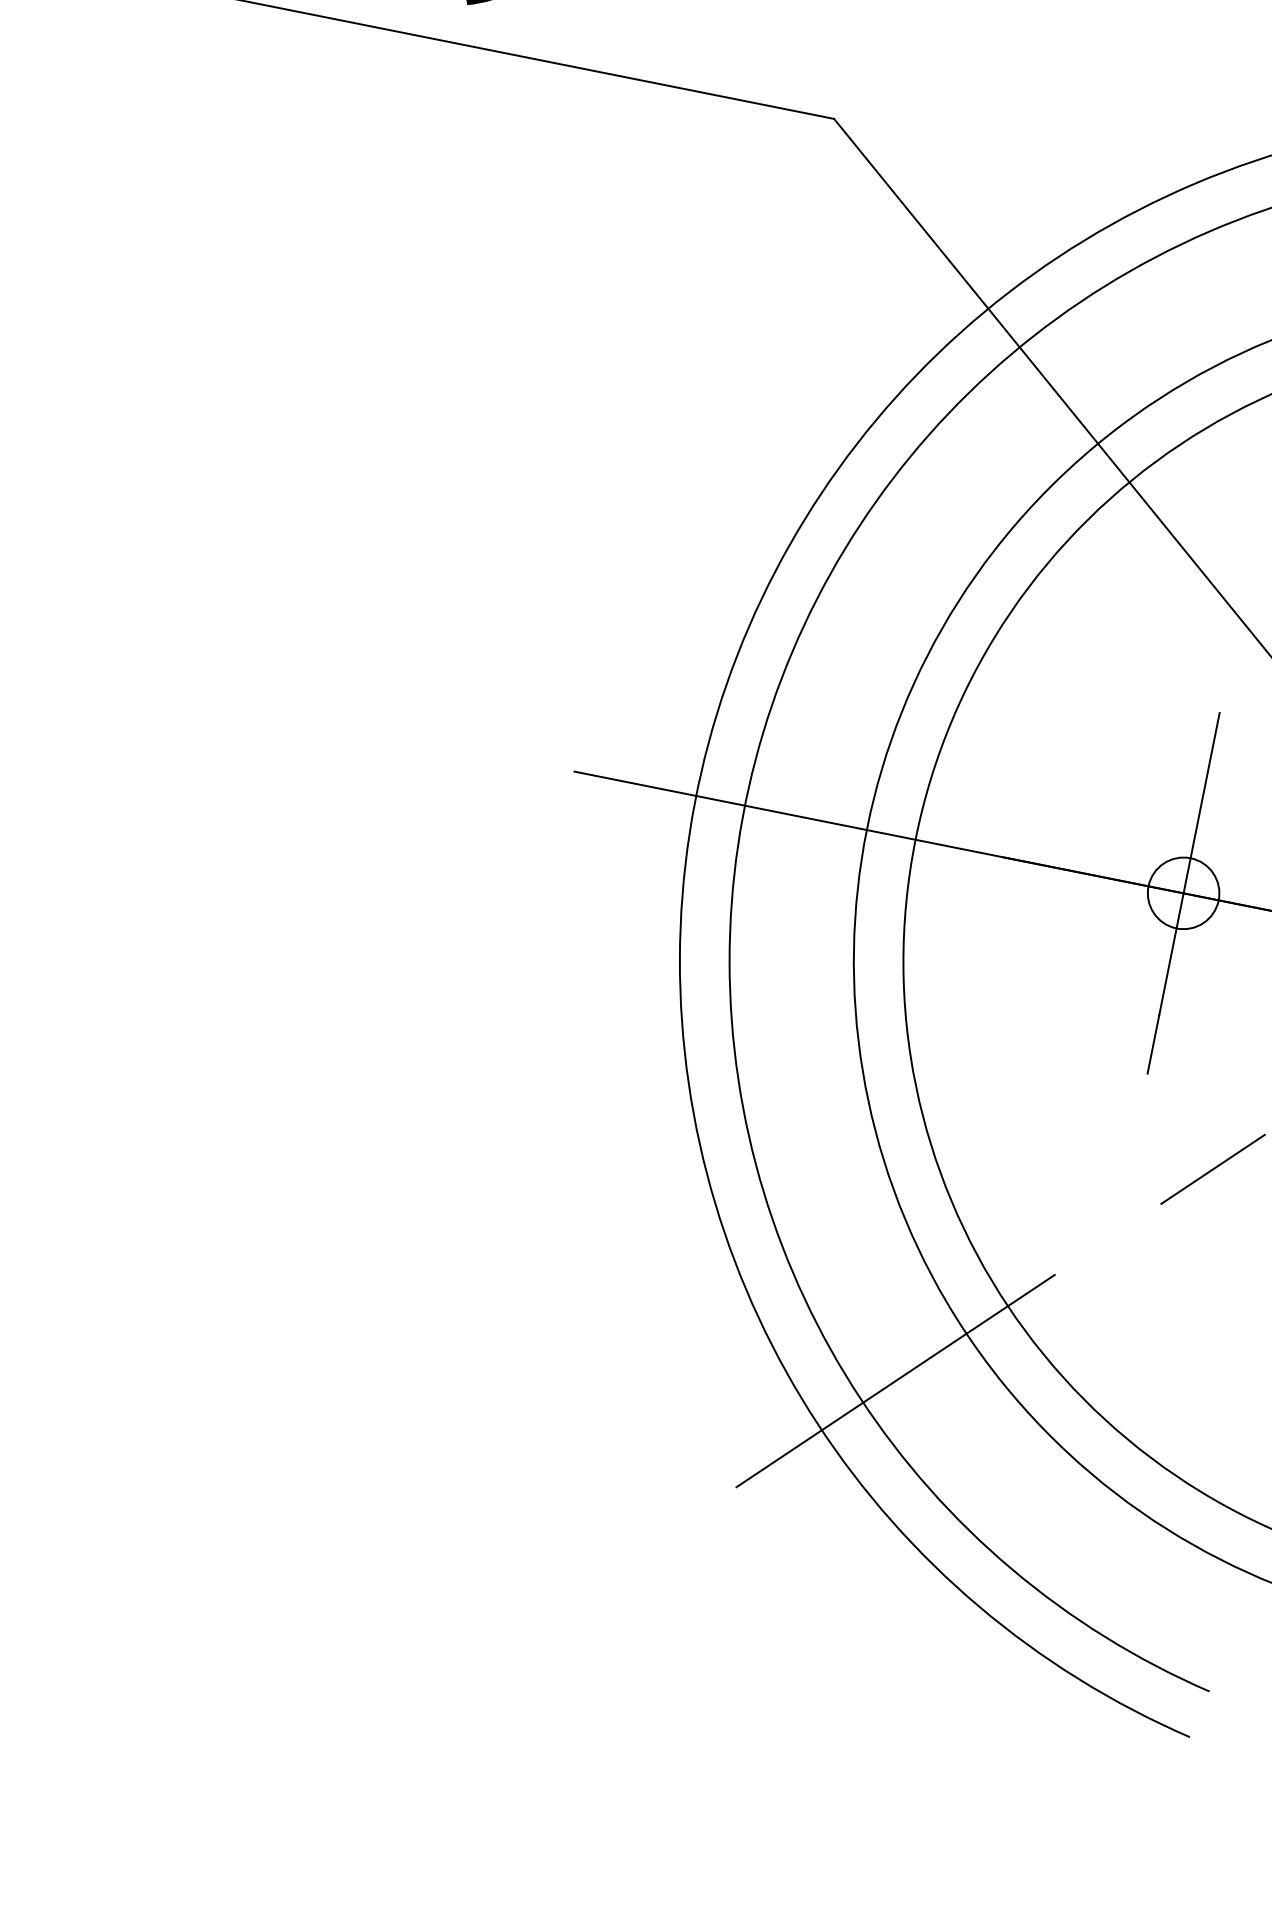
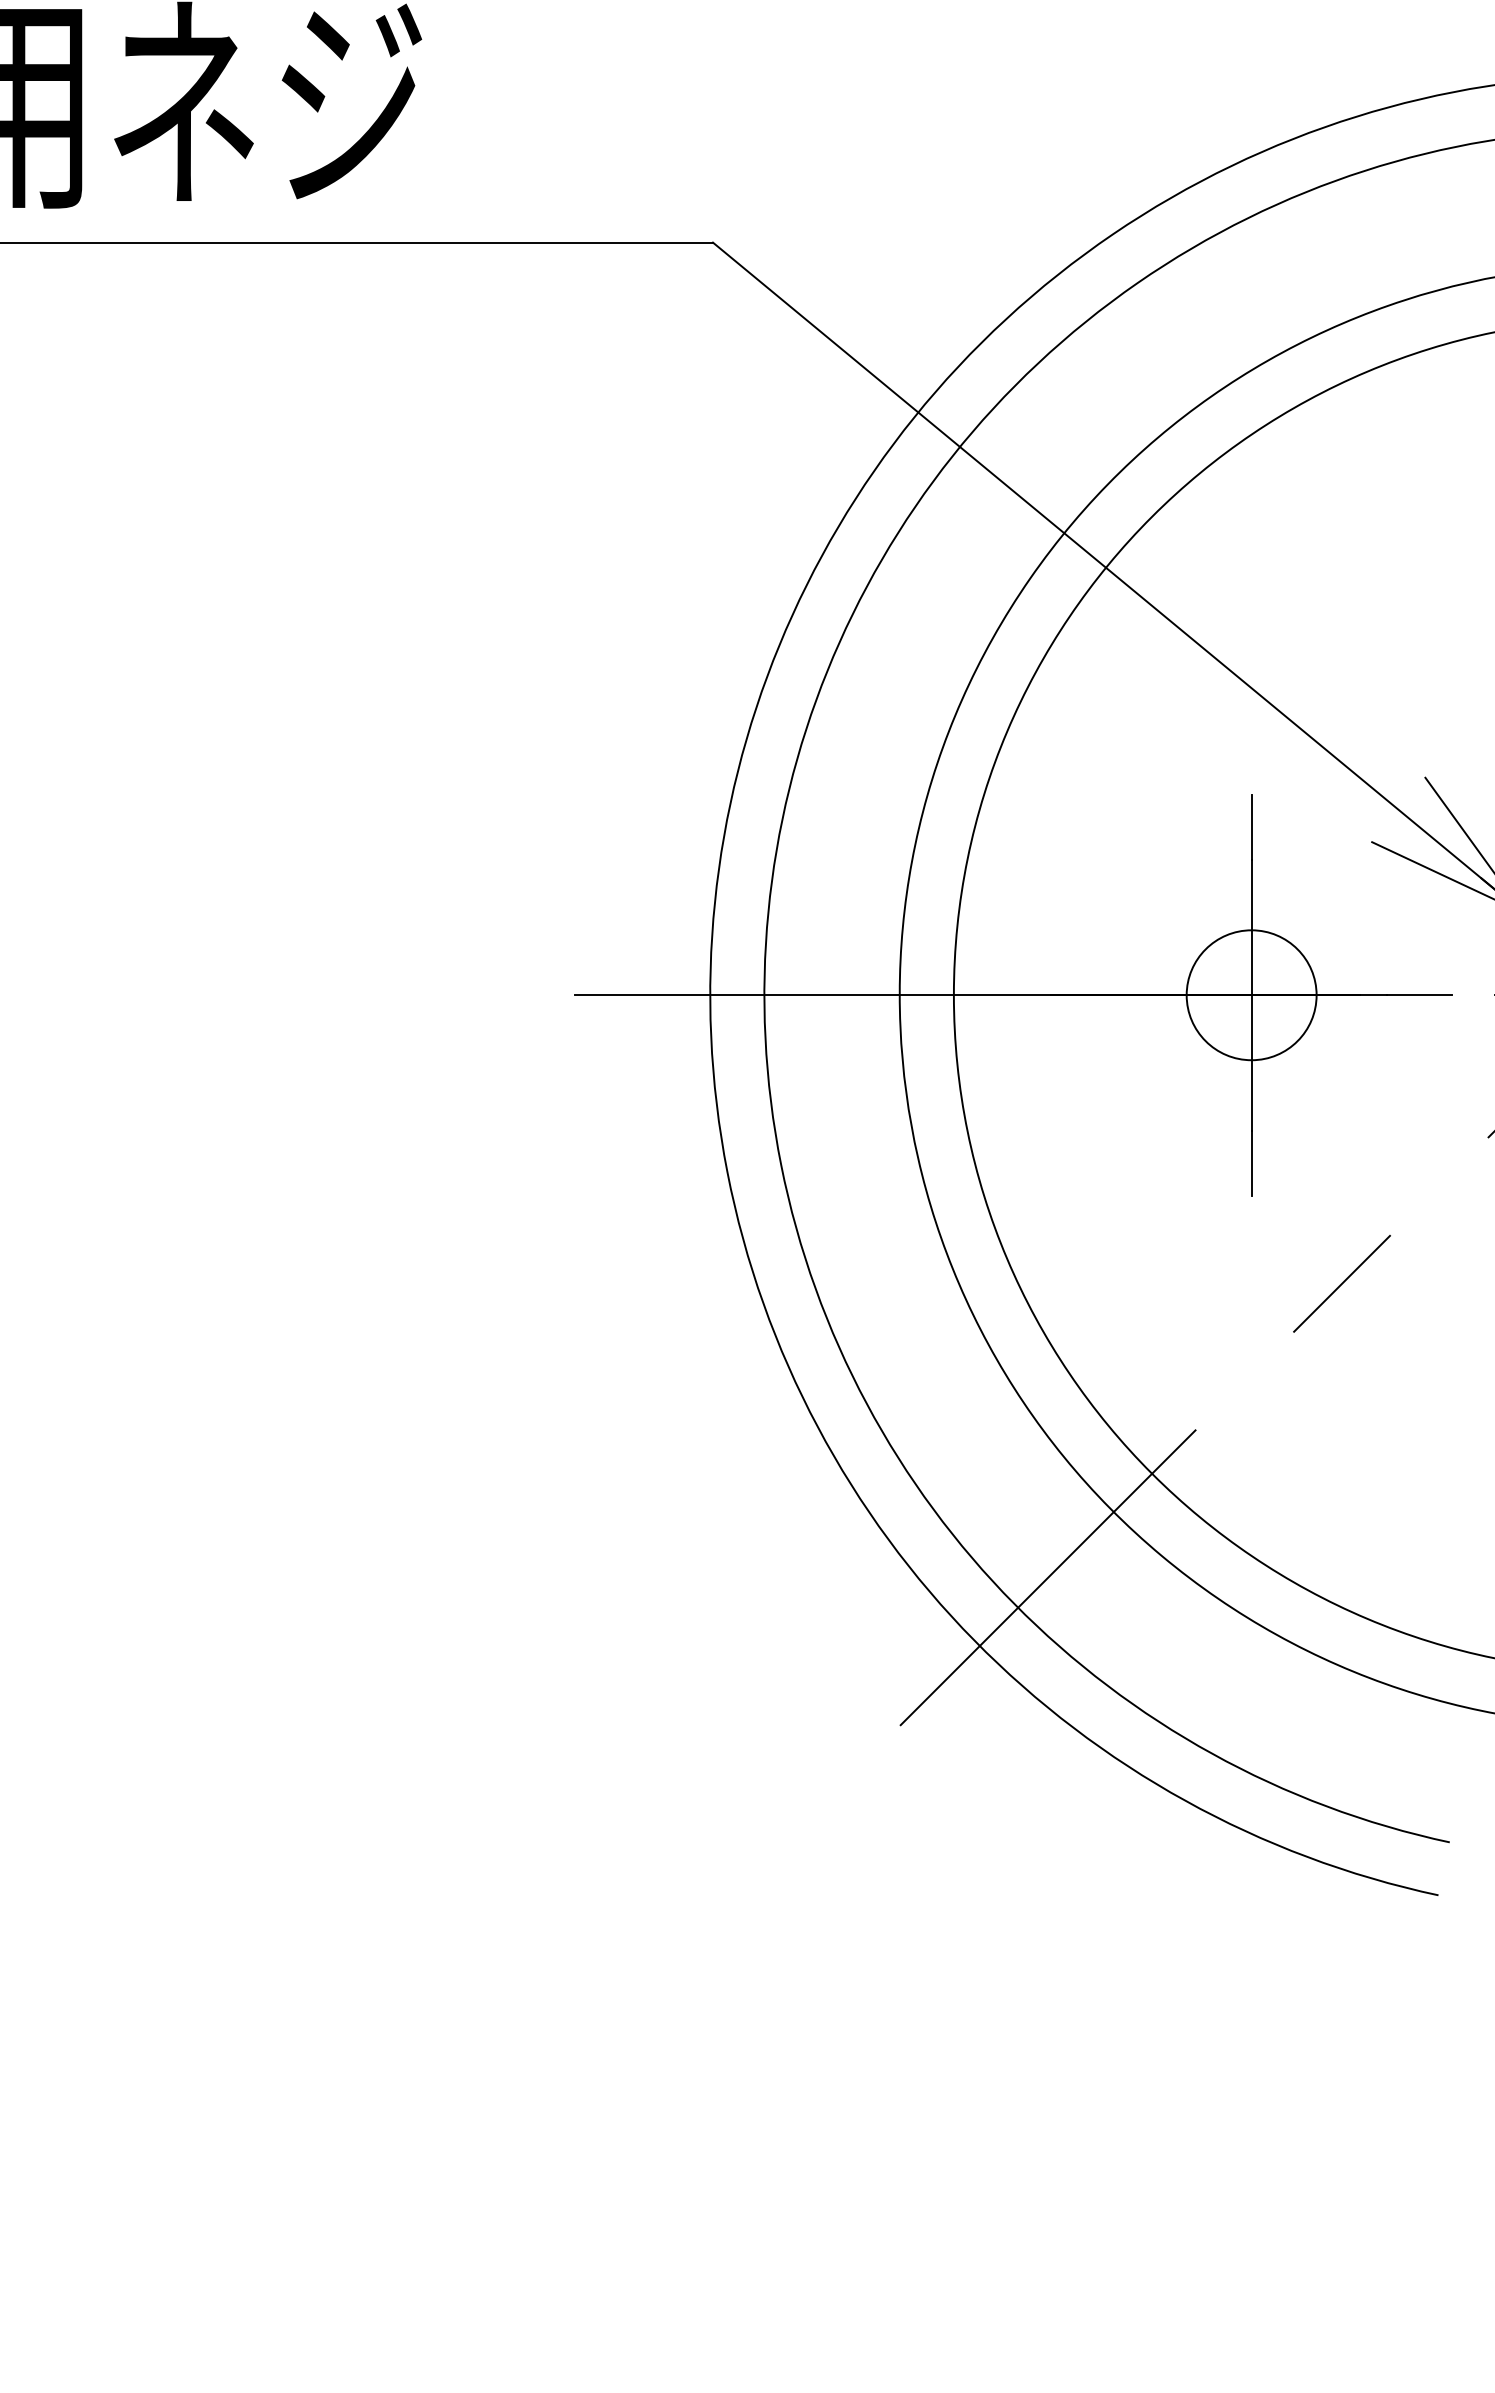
circle: (1183, 893) -> (1251, 995), size x1.67

